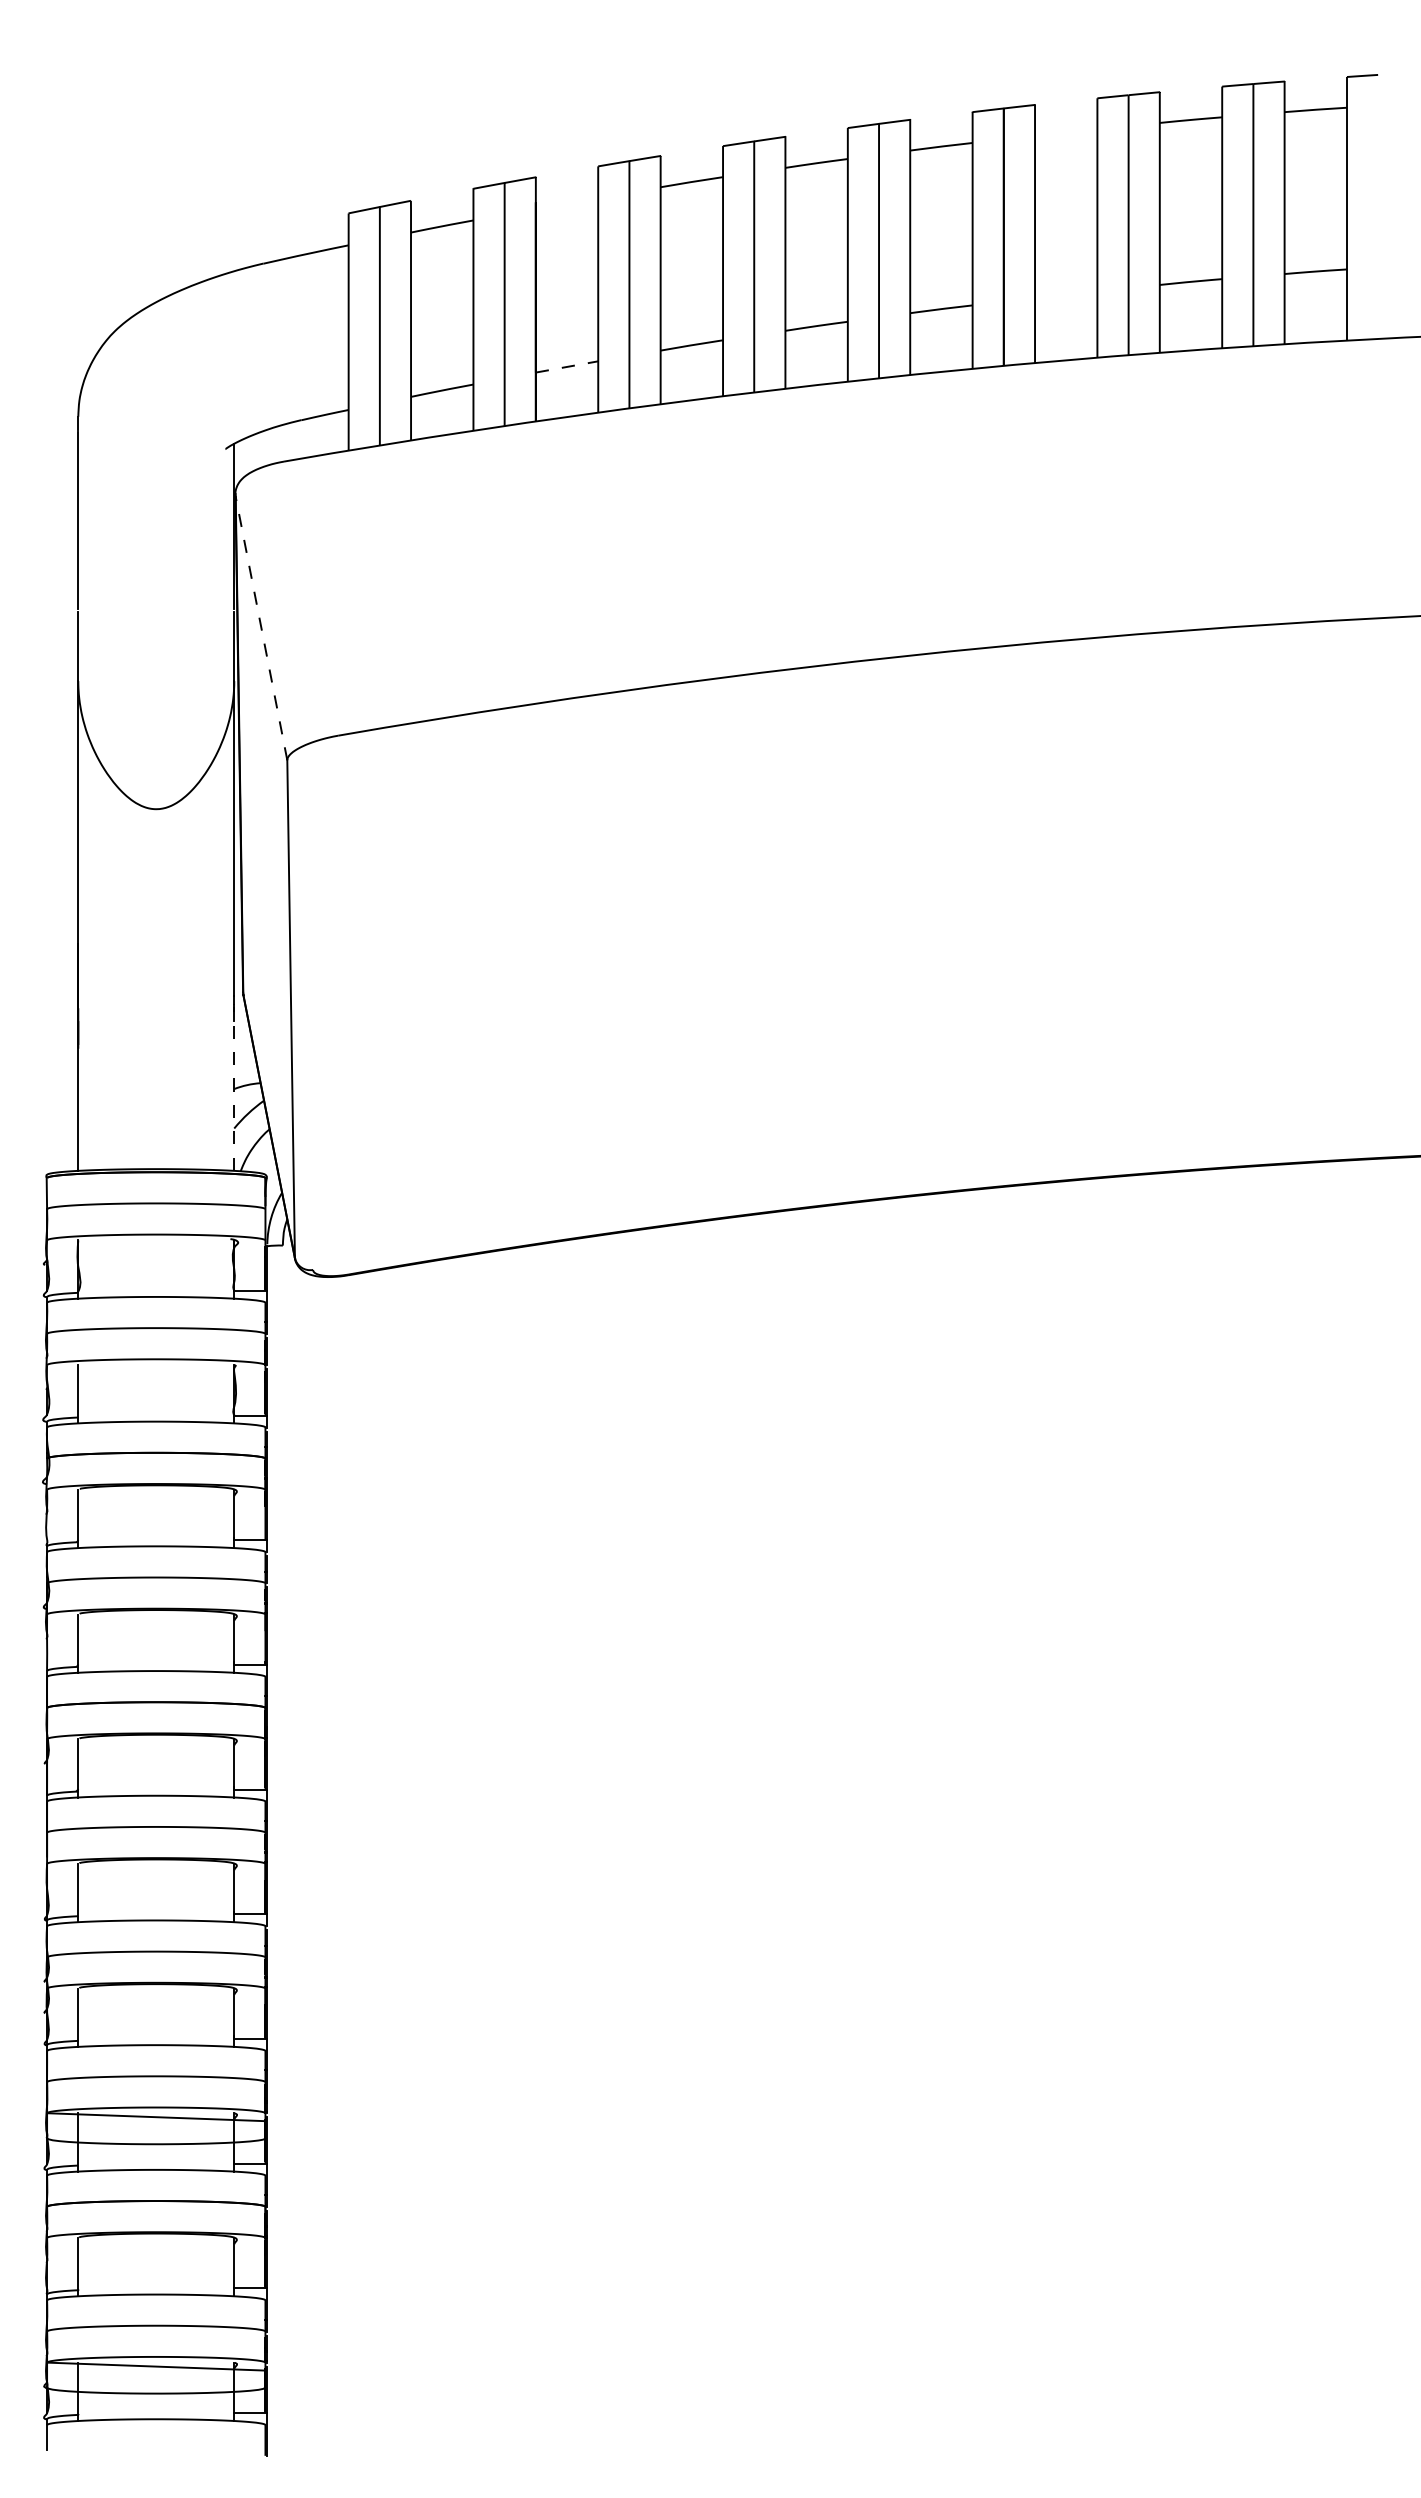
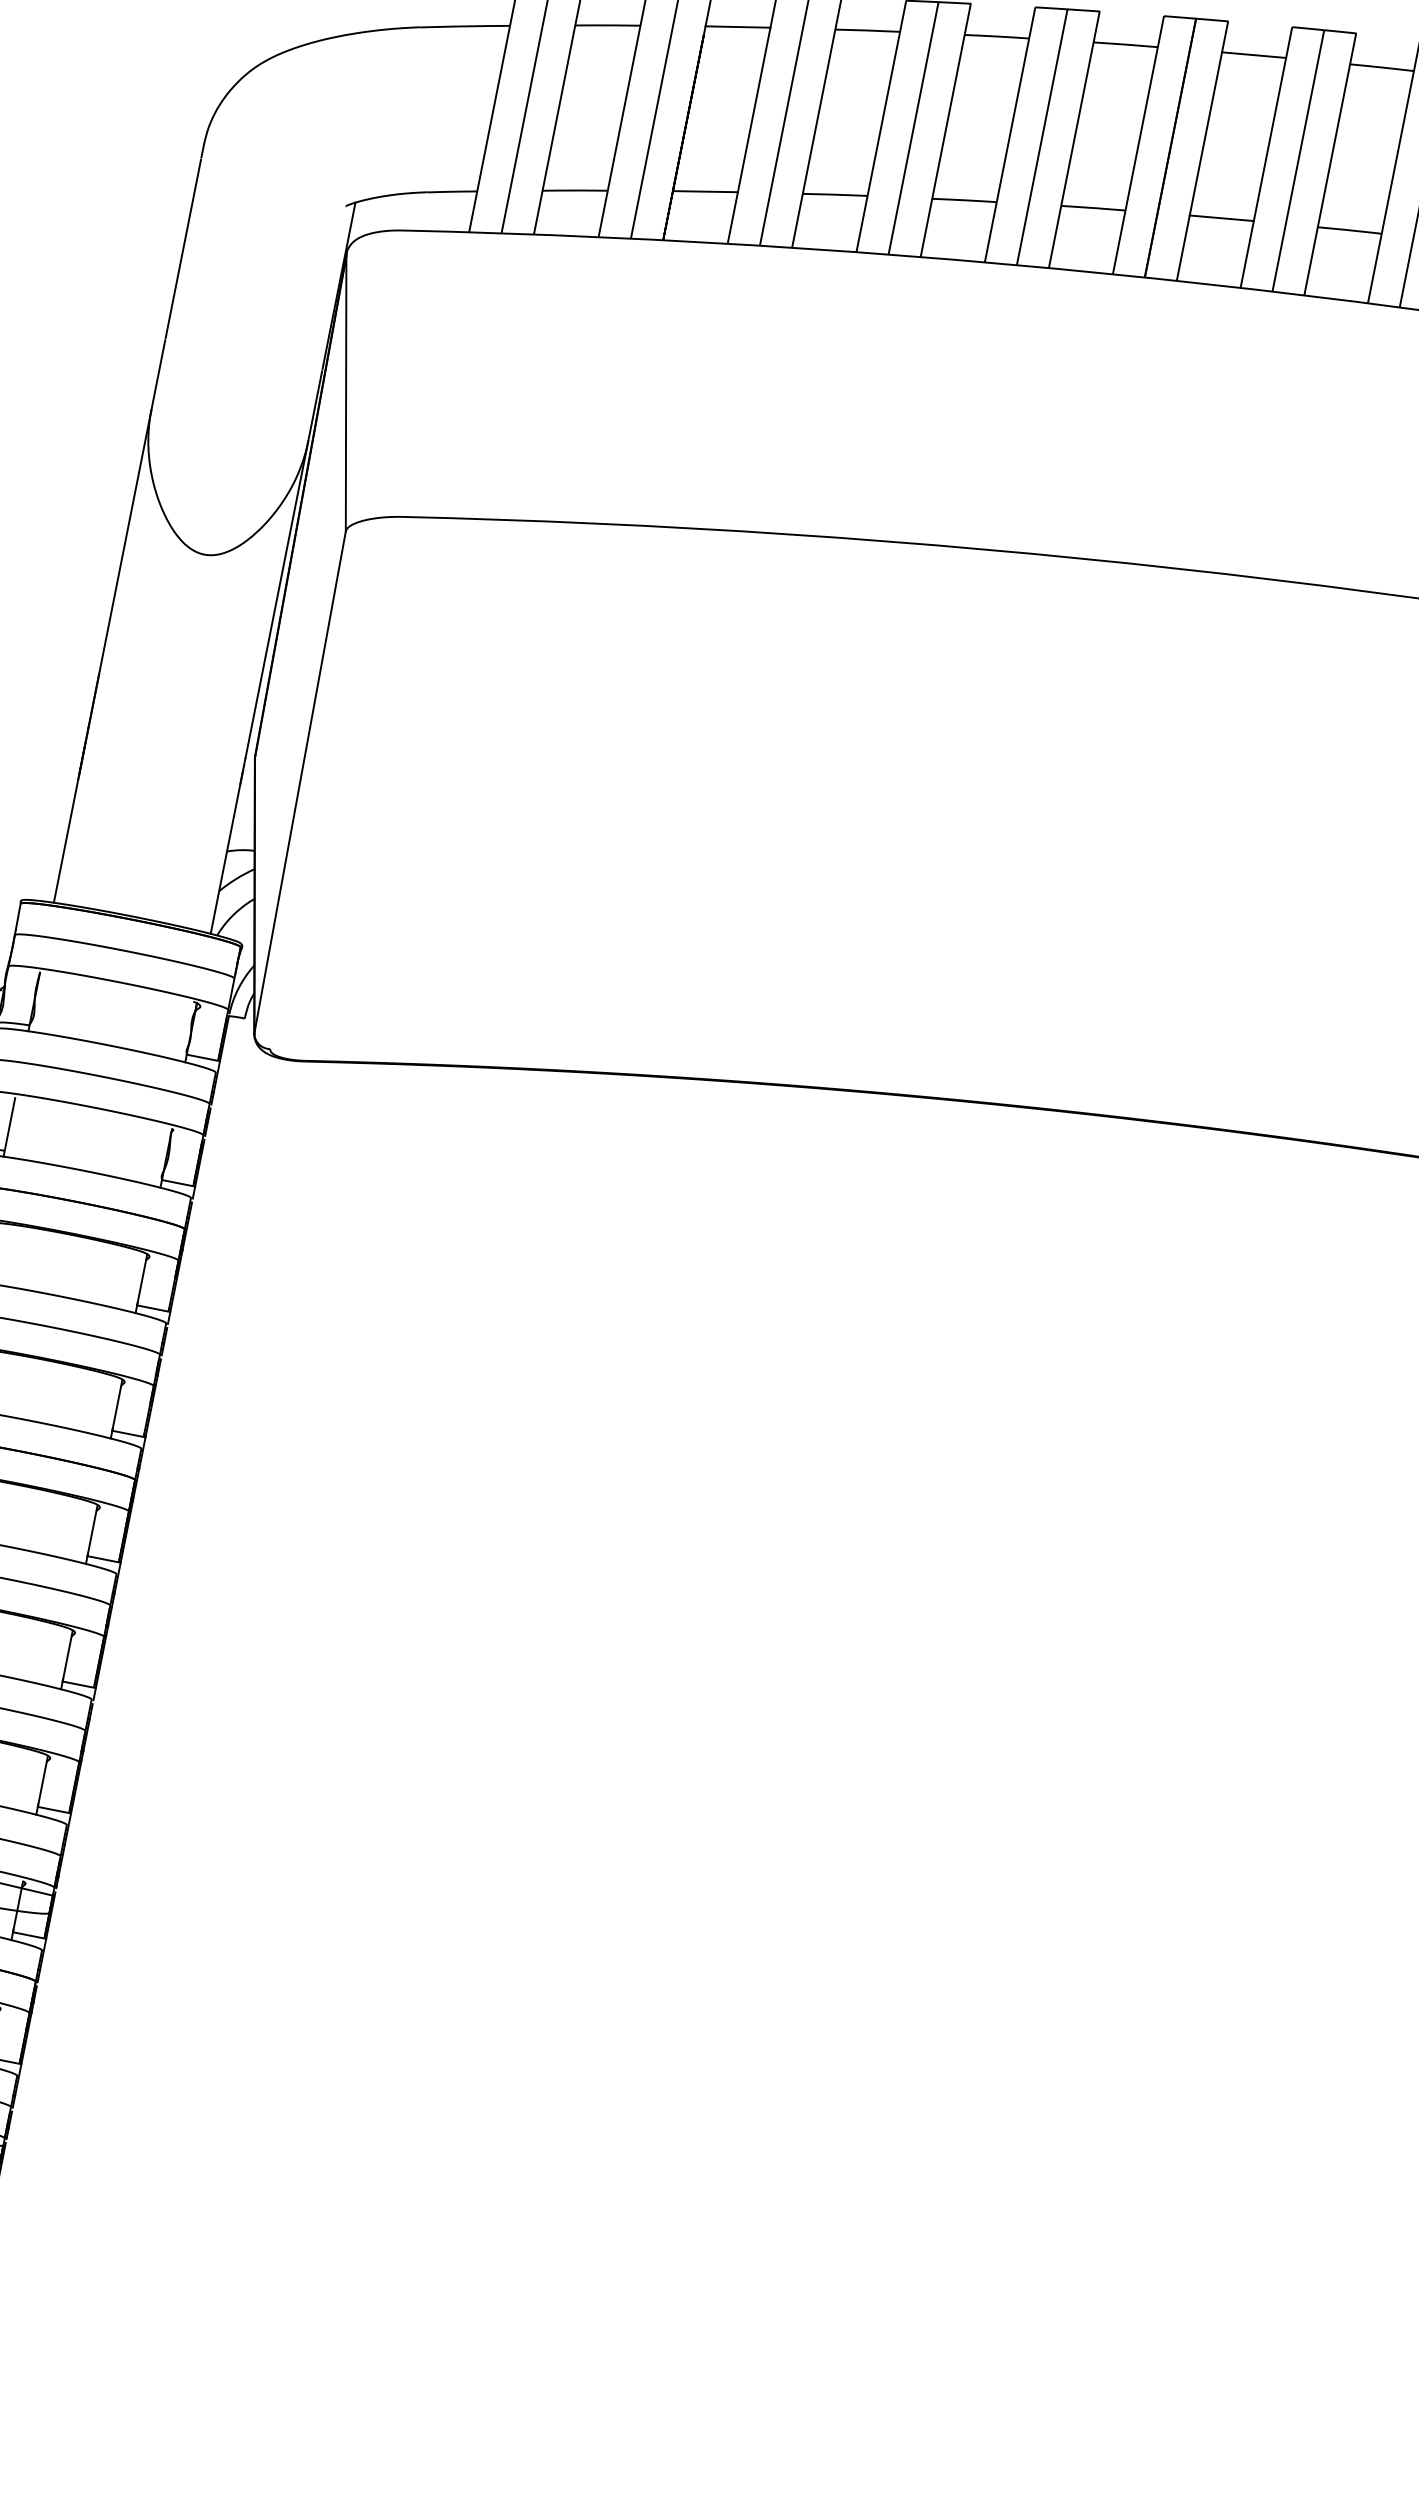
line: (1066, 131) -> (1254, 54), added
line: (566, 202) -> (737, 26), added
line: (1066, 294) -> (1222, 218), added
line: (567, 366) -> (705, 191), dashed -> solid
line: (261, 628) -> (346, 393), dashed -> solid
line: (234, 1086) -> (227, 849), dashed -> solid

